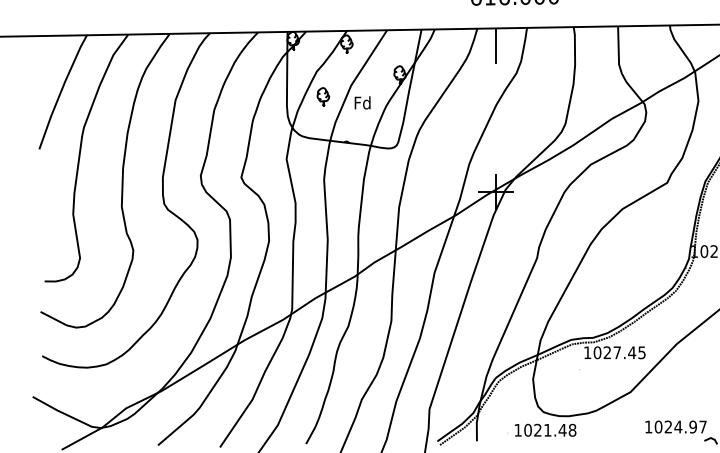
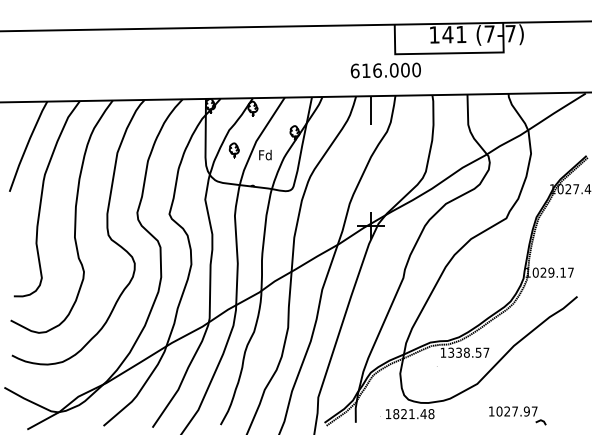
text: (619, 352) -> (468, 352), 1027.45 -> 1338.57
text: (677, 427) -> (514, 411), 1024.97 -> 1027.97
text: (528, 429) -> (396, 413), 1021.48 -> 1821.48

